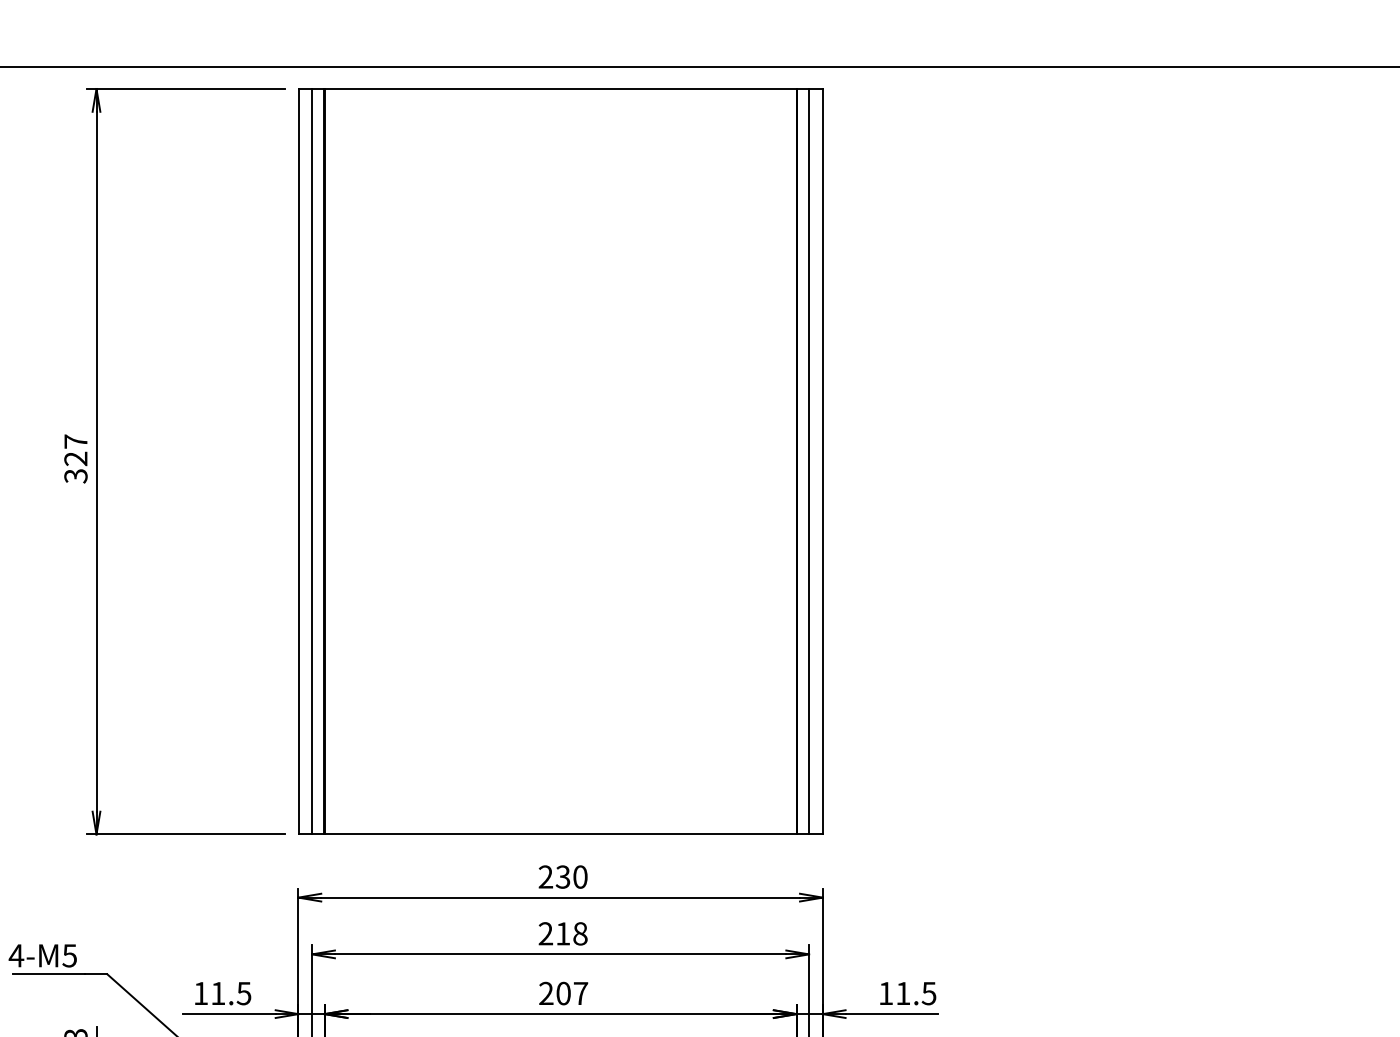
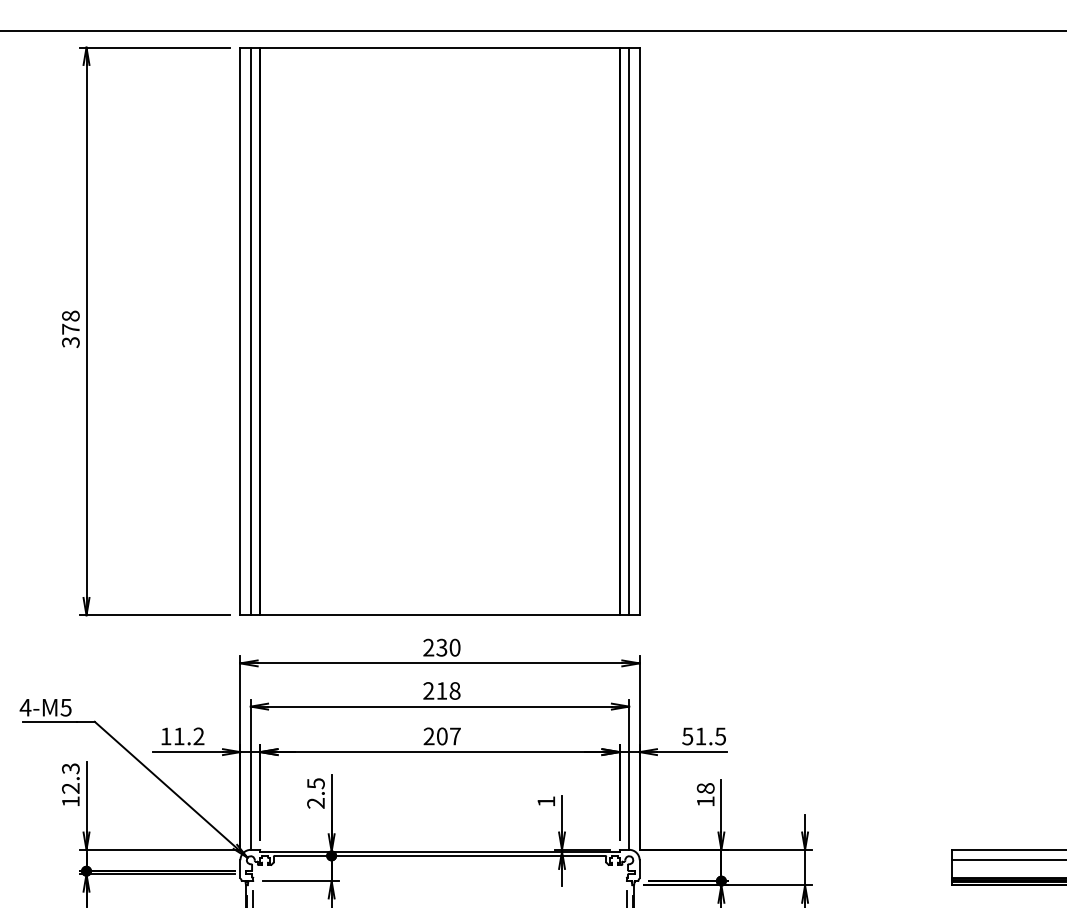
text: (75, 449) -> (70, 322), 327 -> 378
text: (243, 993) -> (198, 736), 11.5 -> 11.2
text: (885, 993) -> (687, 736), 11.5 -> 51.5

